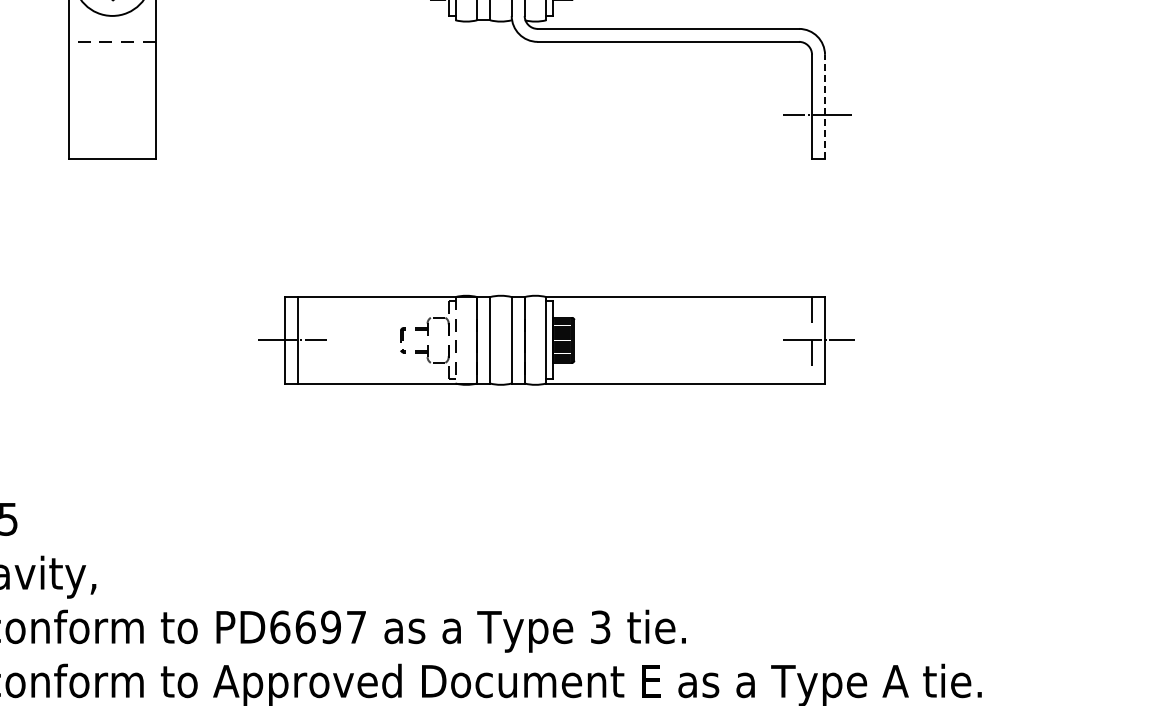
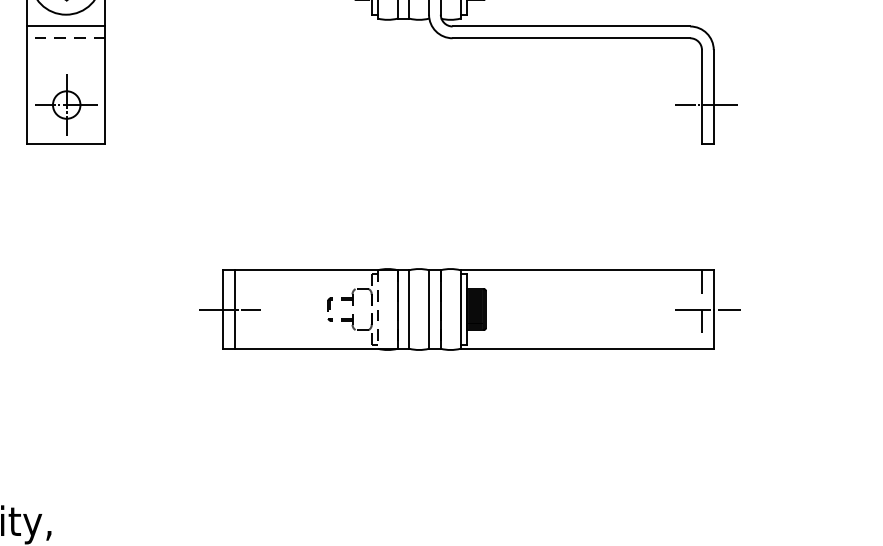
line: (112, 28) -> (66, 26), added
line: (825, 106) -> (714, 97), dashed -> solid
part: (113, 115) -> (67, 105), added

